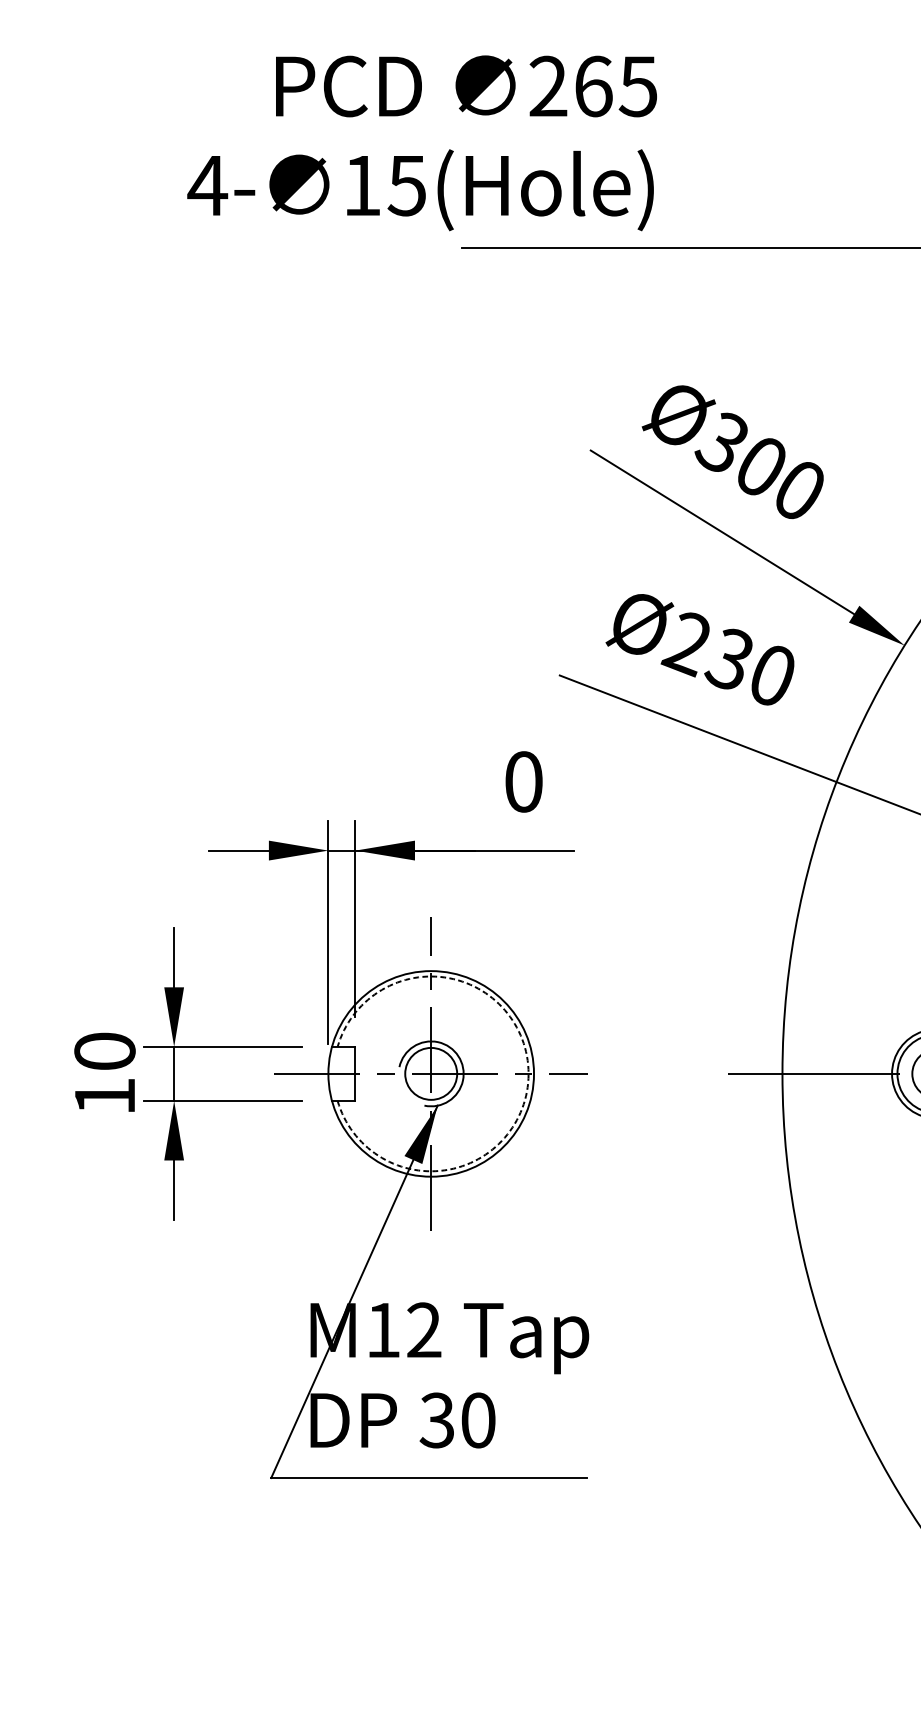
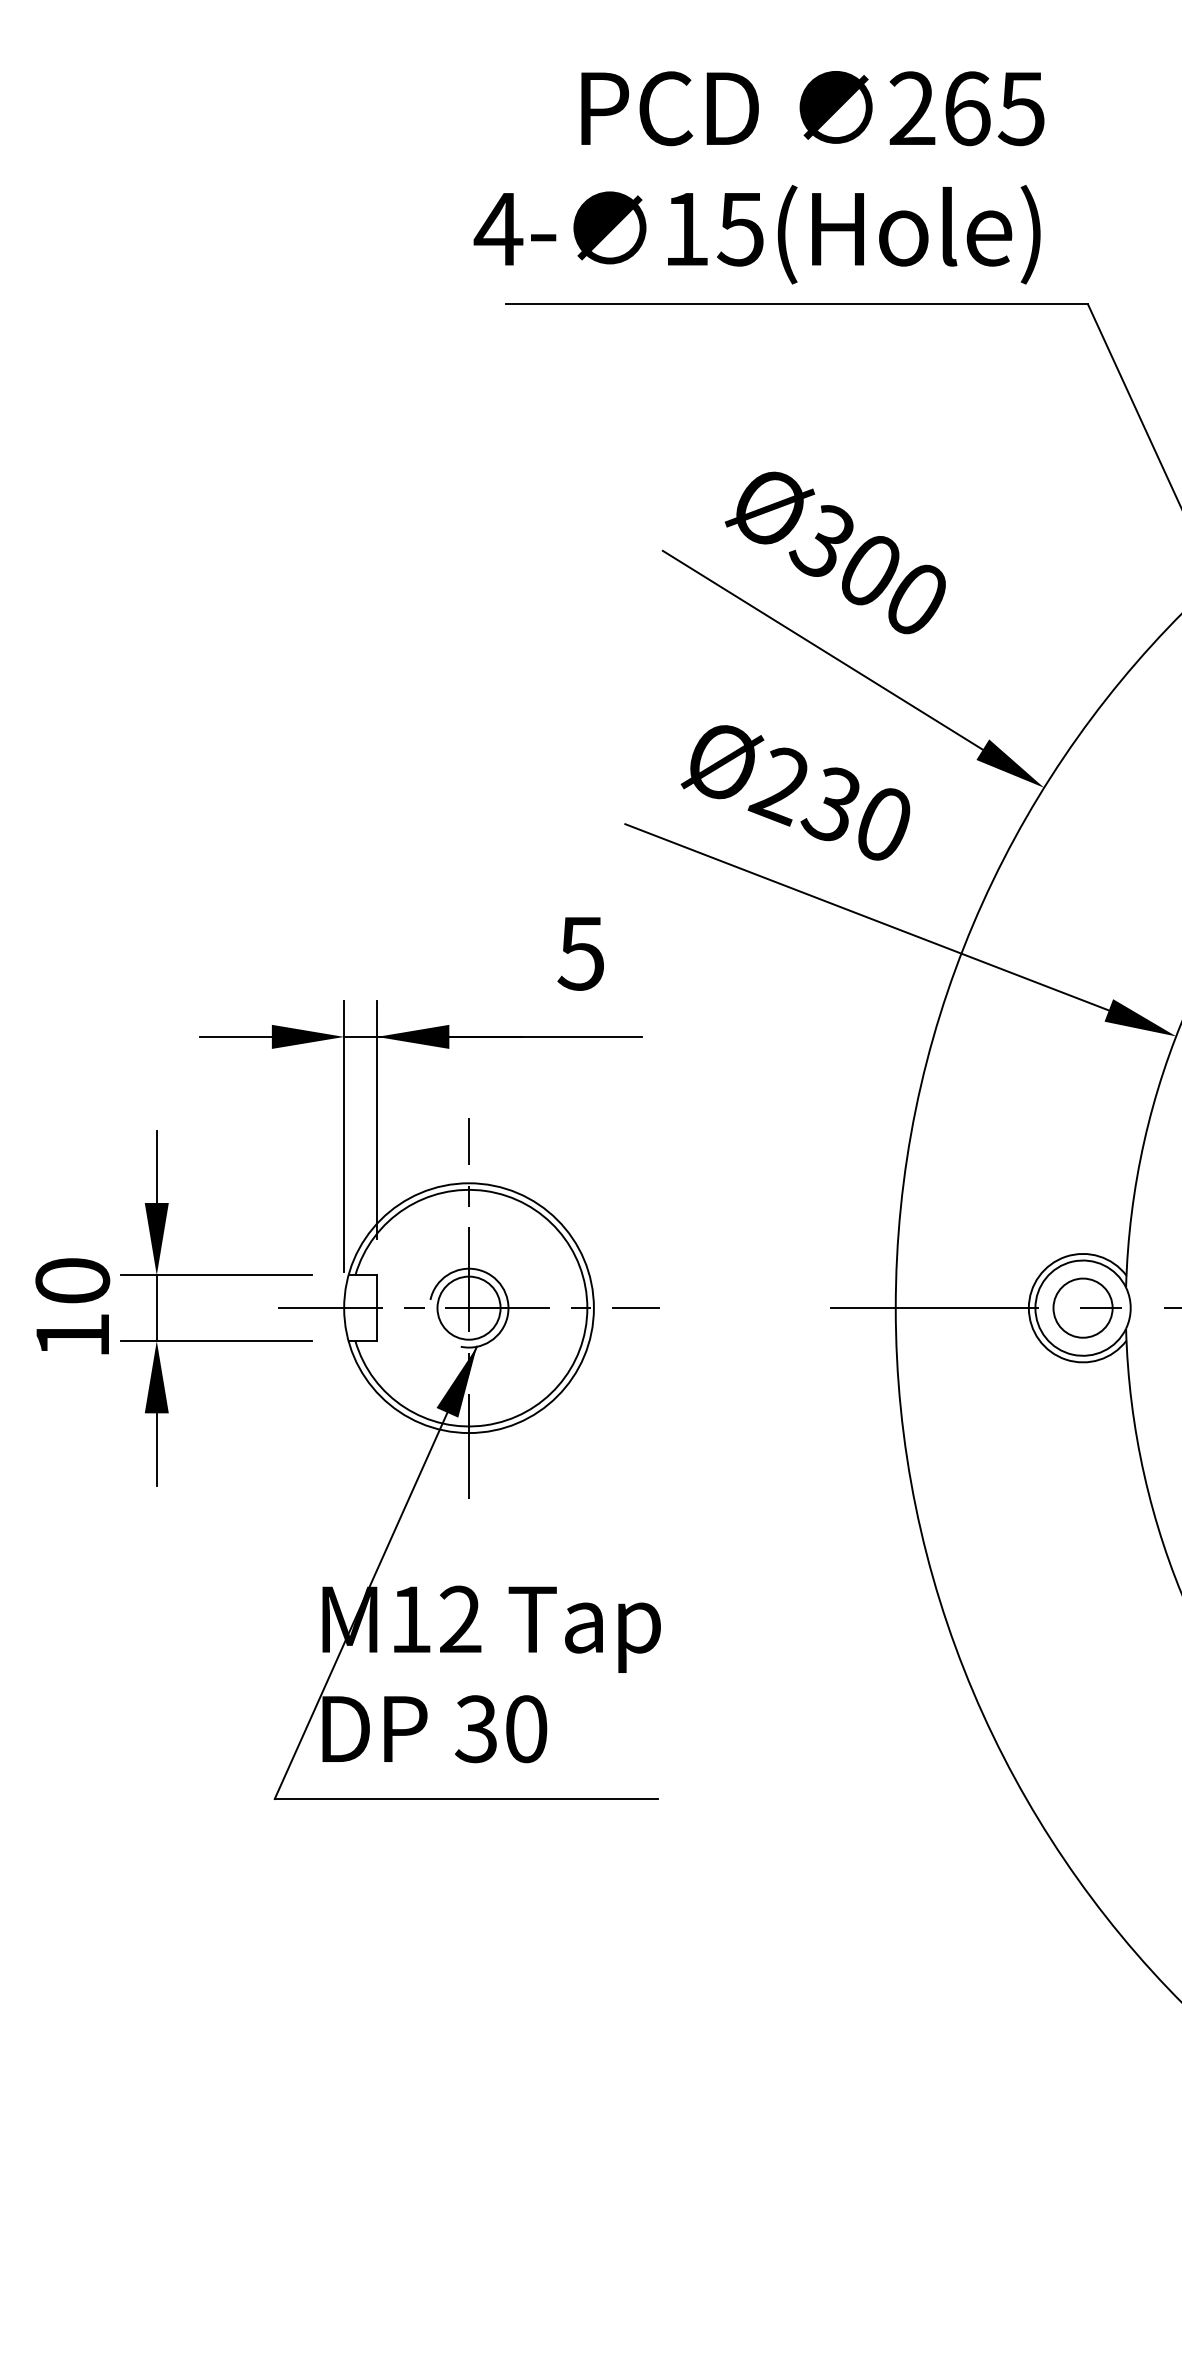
text: (421, 143) -> (758, 177), moved
text: (522, 781) -> (580, 953), 0 -> 5
arc: (528, 1074) -> (587, 1308), dashed -> solid

